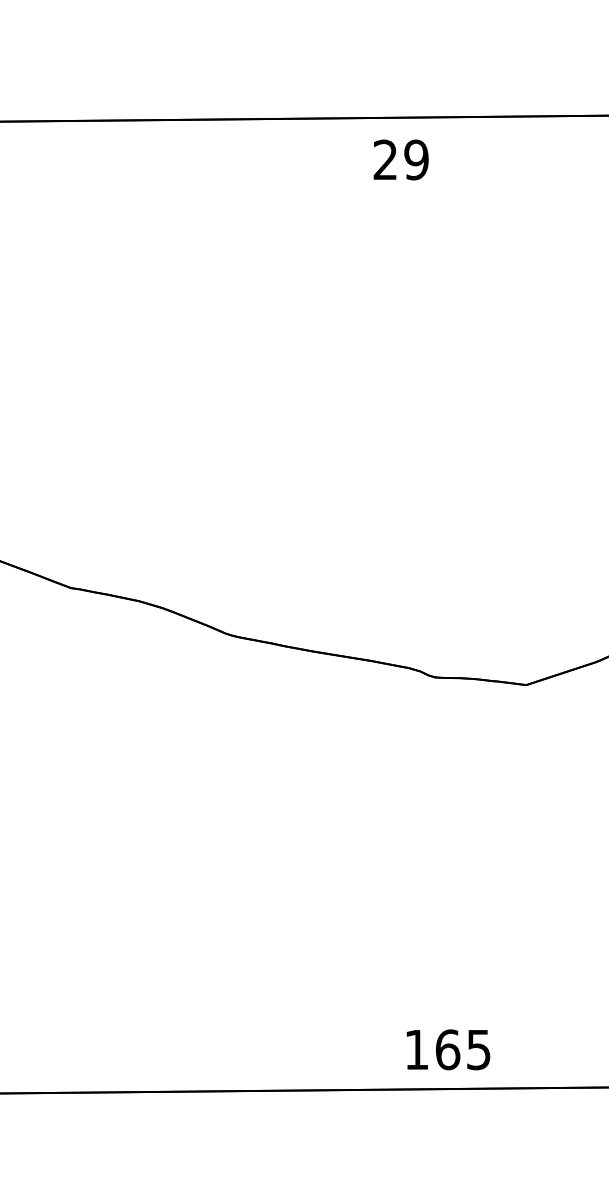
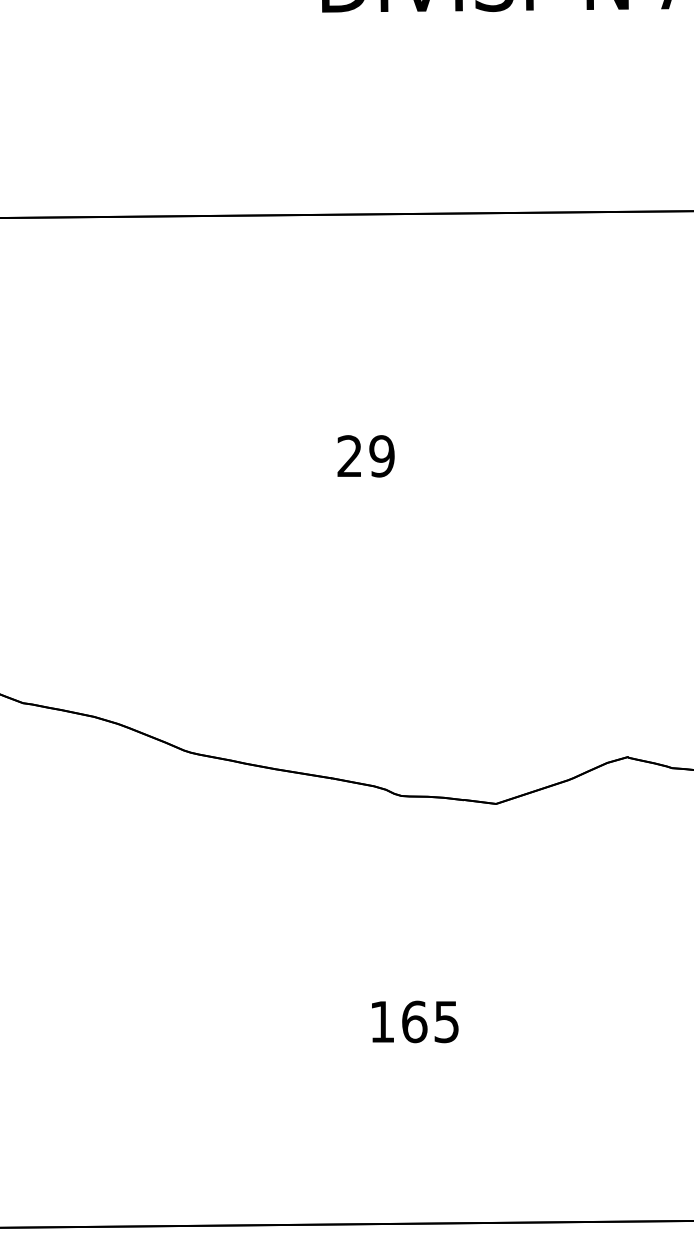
text: (400, 160) -> (365, 456), moved
text: (448, 1049) -> (415, 1021), moved

